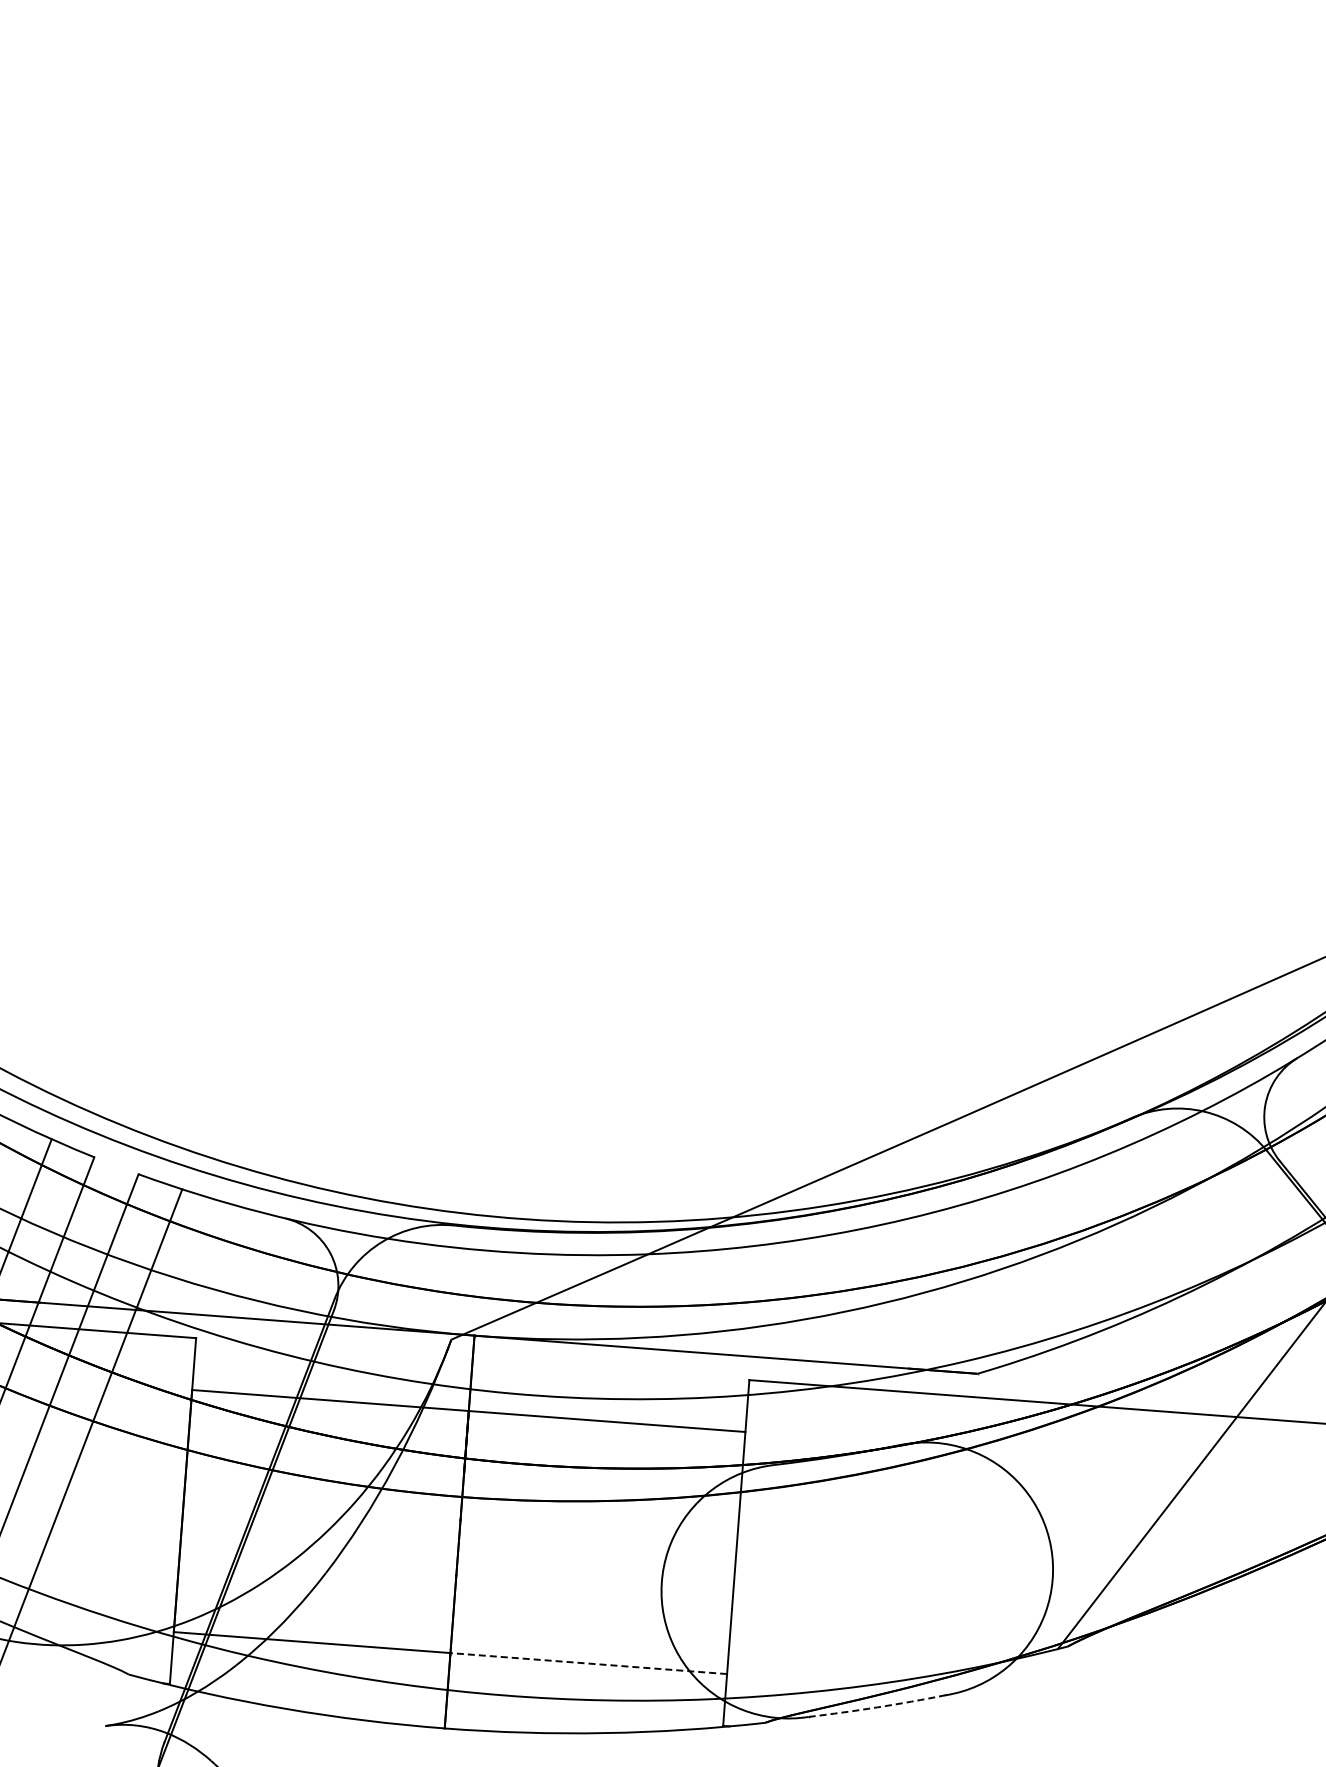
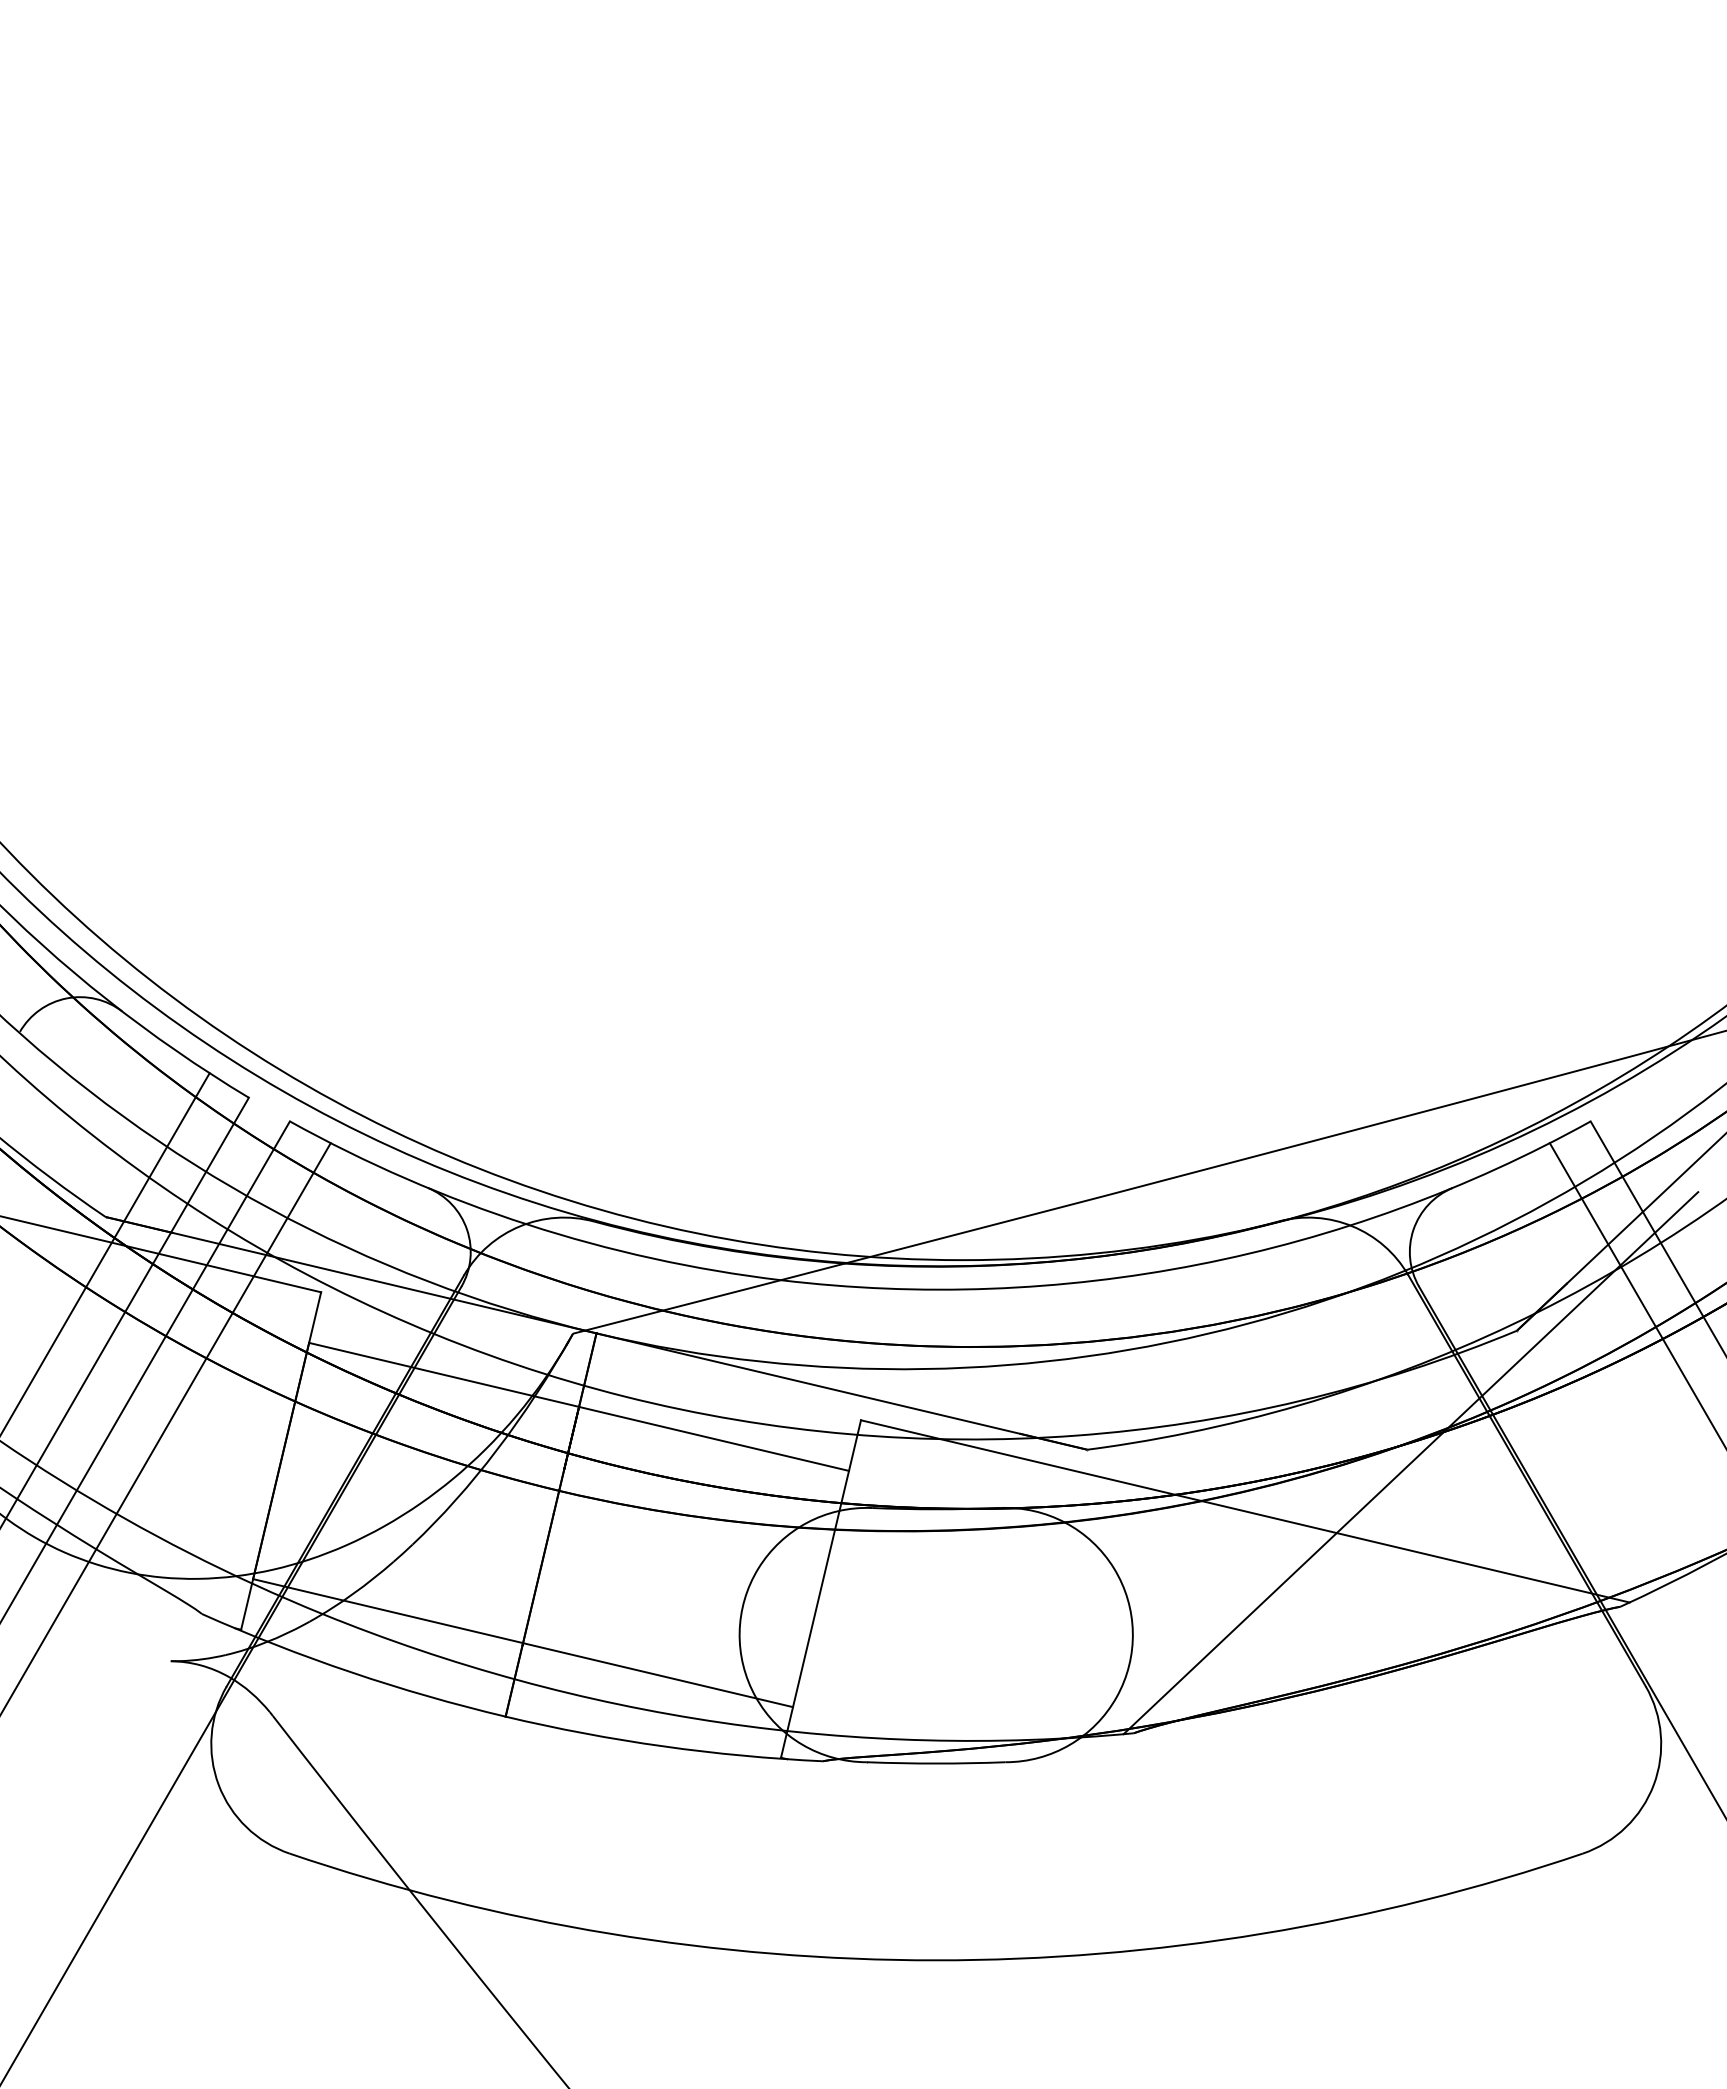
line: (589, 1663) -> (658, 1675), dashed -> solid
arc: (877, 1707) -> (936, 1763), dashed -> solid

